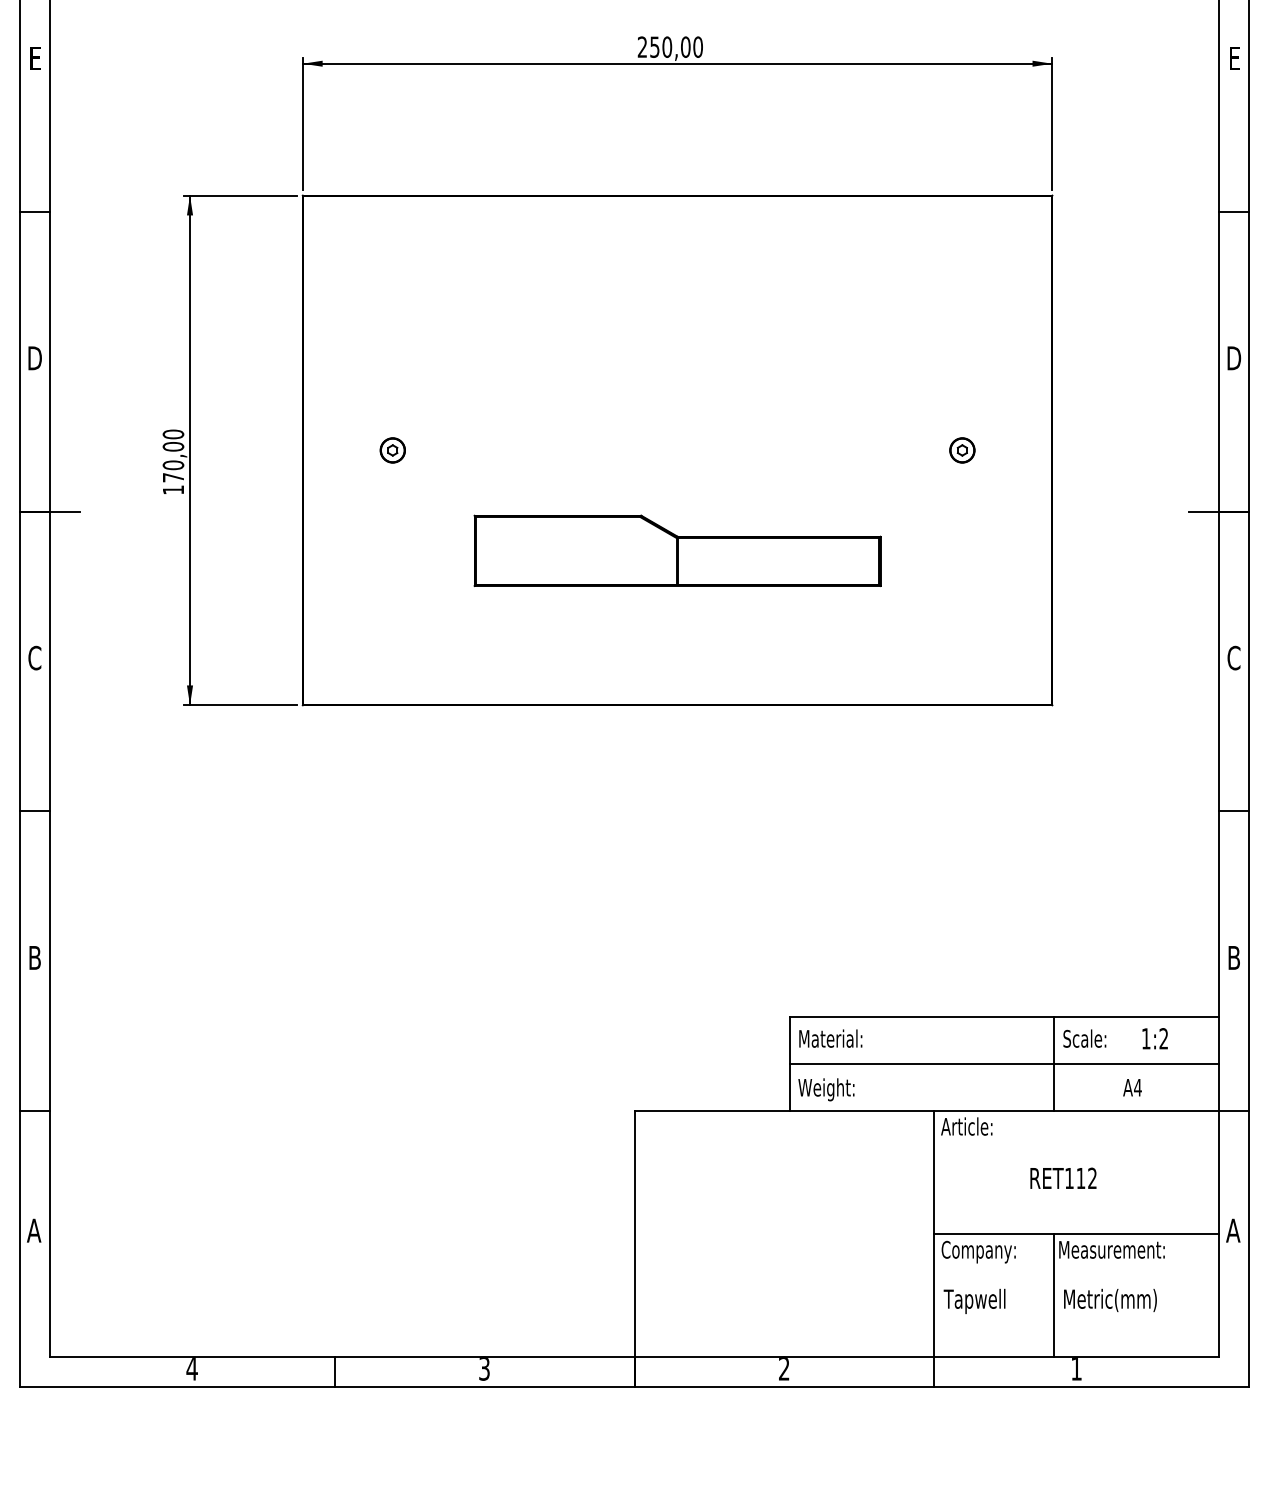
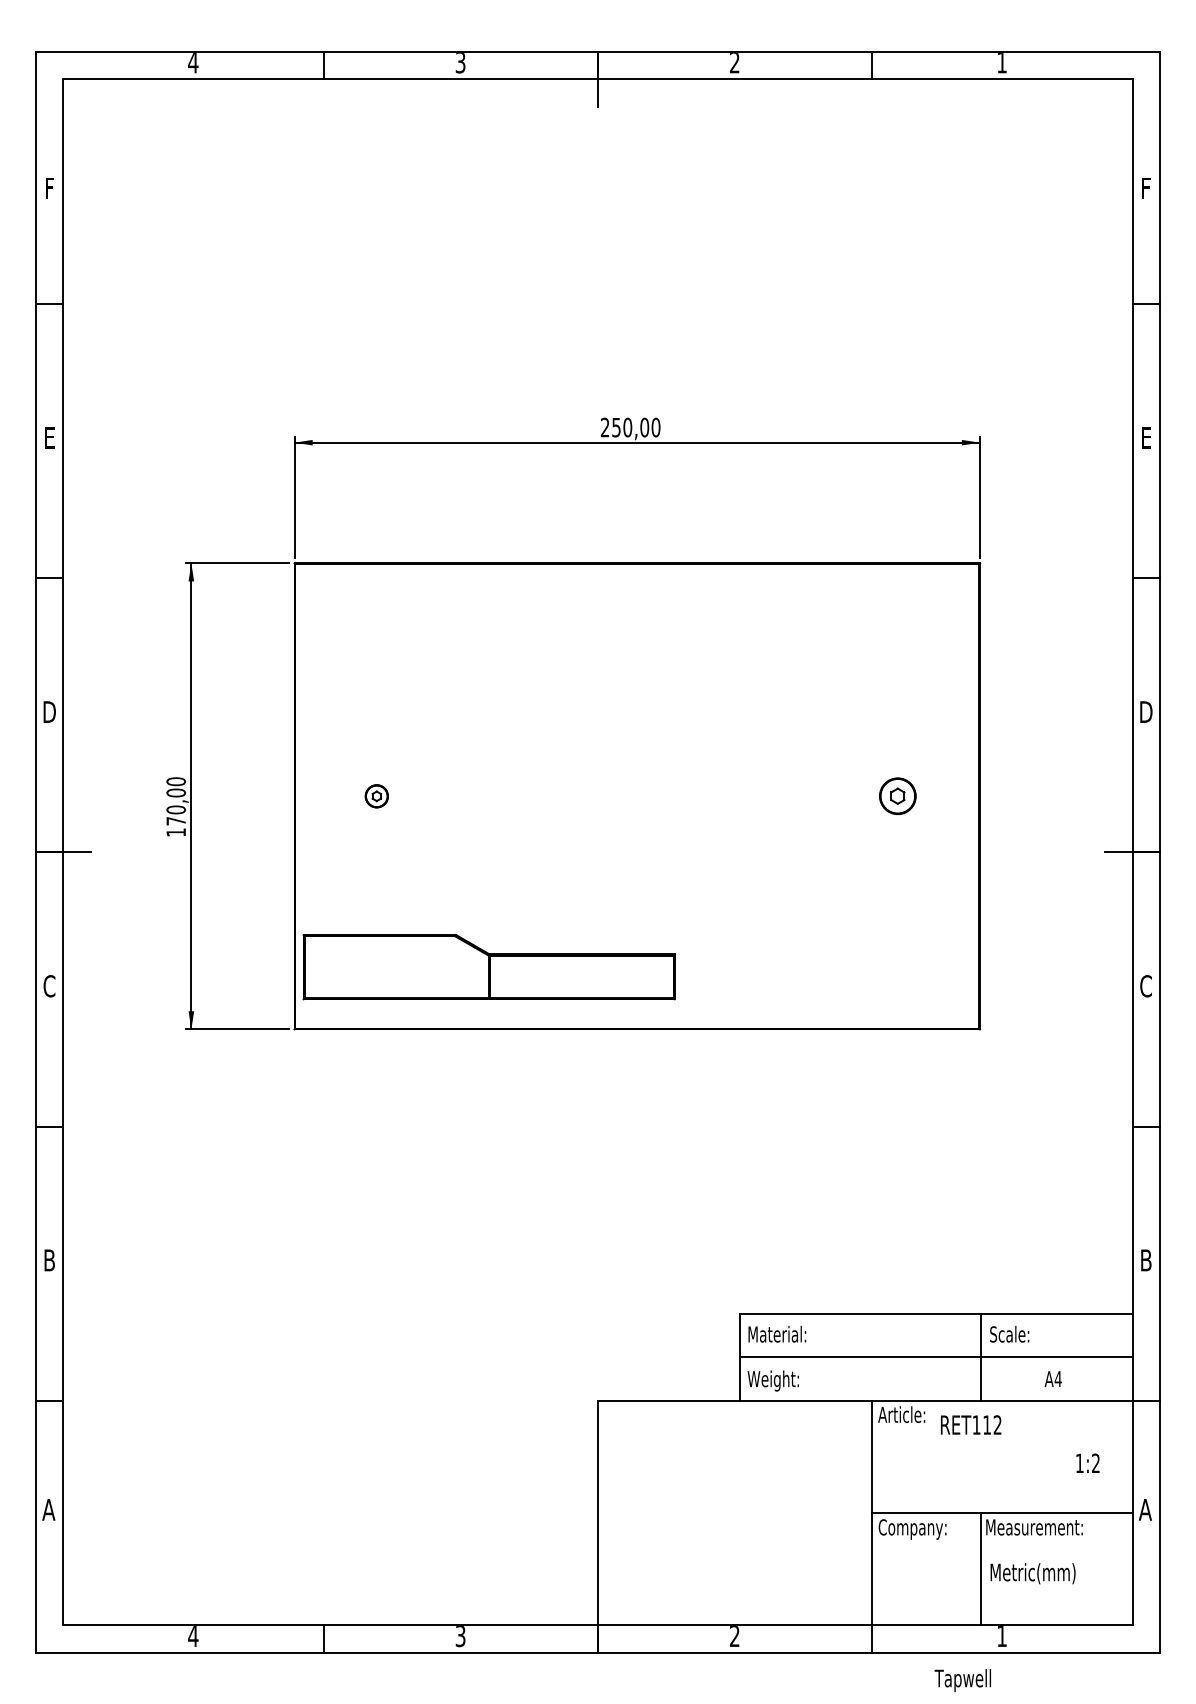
part: (962, 450) -> (897, 796), size x1.6
part: (676, 551) -> (488, 967), moved
text: (1154, 1037) -> (1087, 1462), moved
text: (1063, 1177) -> (971, 1424), moved
text: (974, 1301) -> (962, 1680), moved

